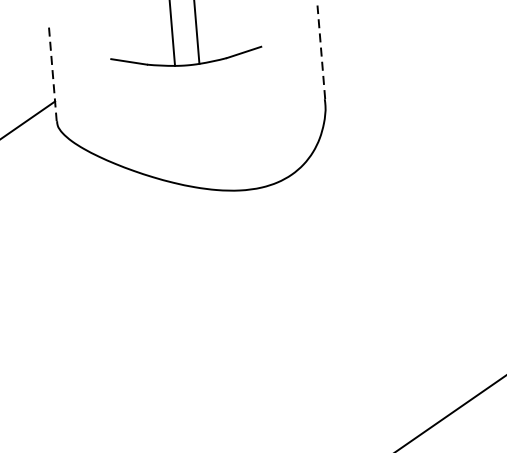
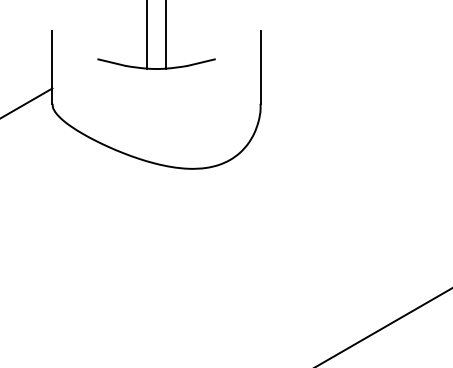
line: (320, 51) -> (260, 66), dashed -> solid
line: (52, 74) -> (52, 67), dashed -> solid

